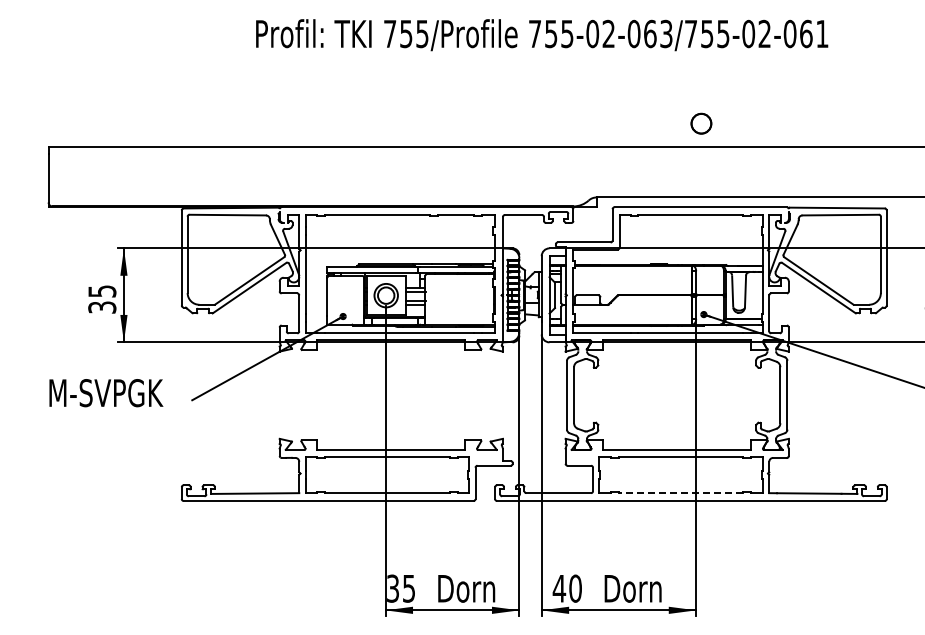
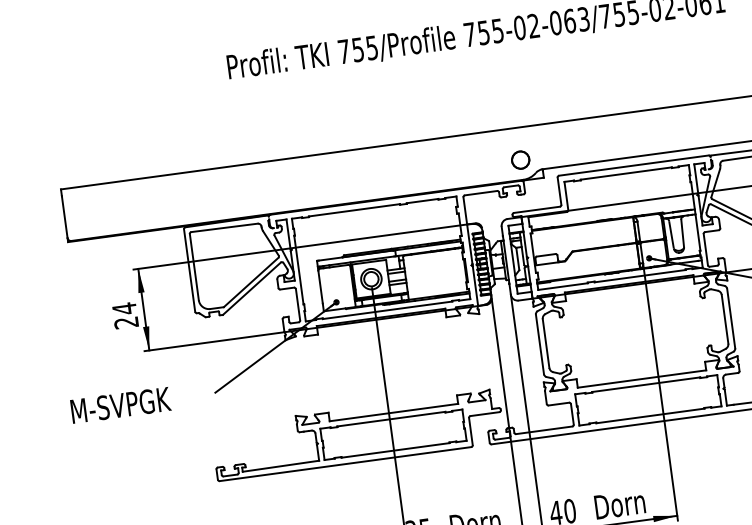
part: (701, 123) -> (520, 159), moved
text: (102, 298) -> (125, 314), 35 -> 24
text: (106, 393) -> (121, 405), moved
line: (680, 493) -> (649, 416), dashed -> solid

